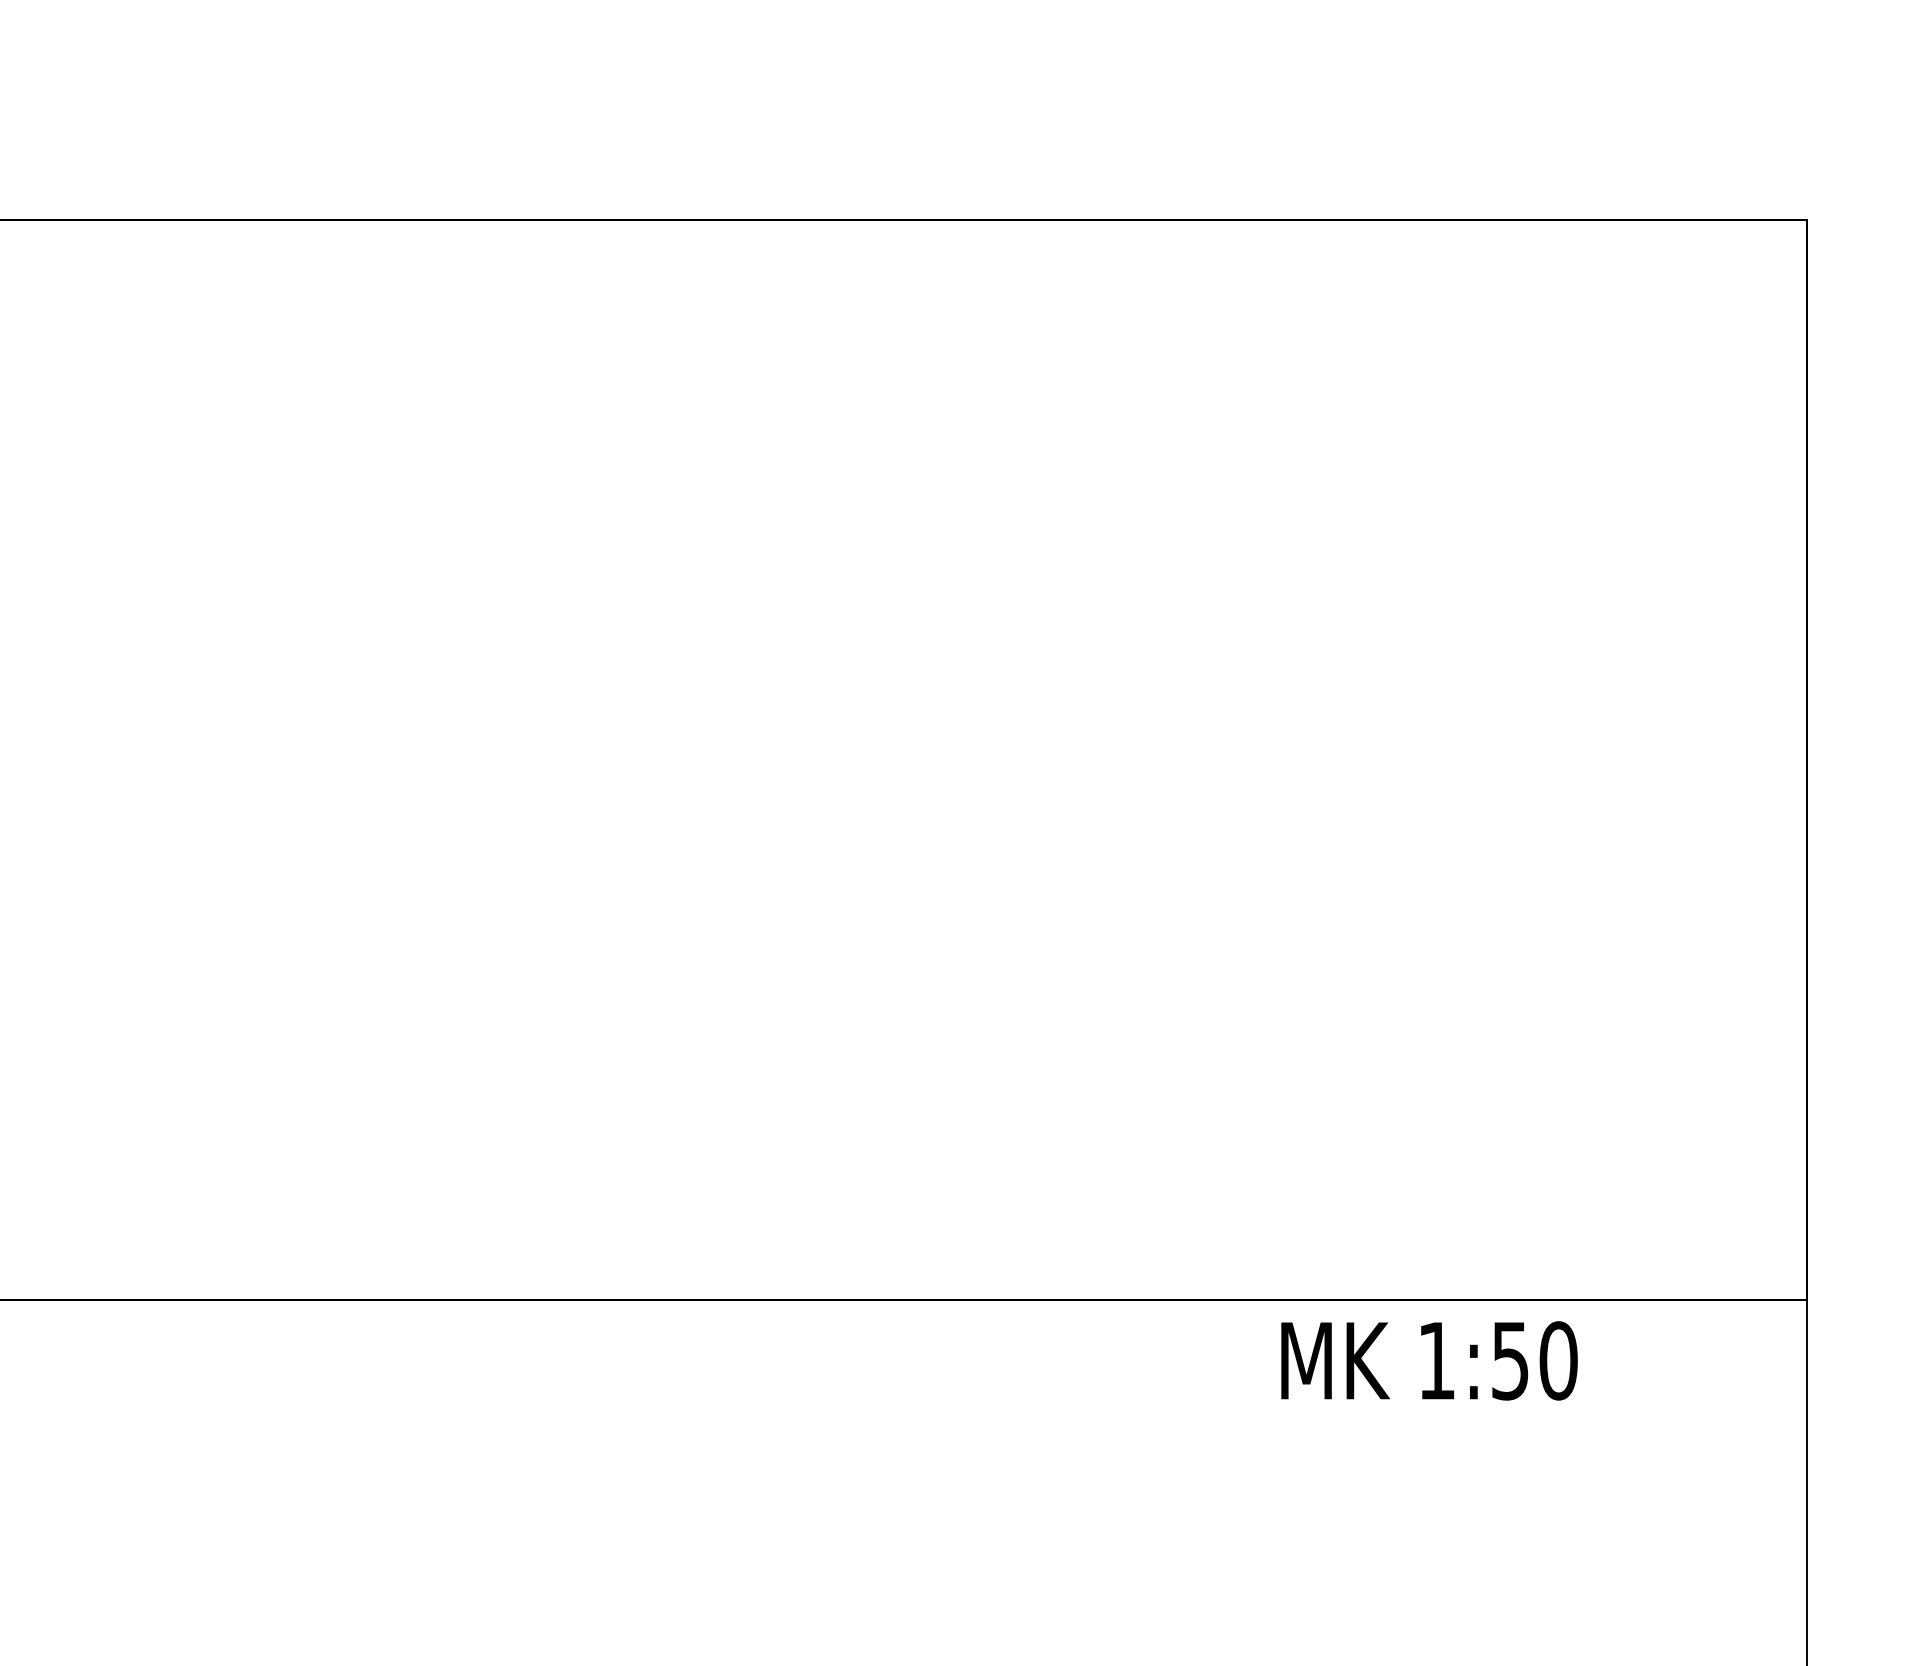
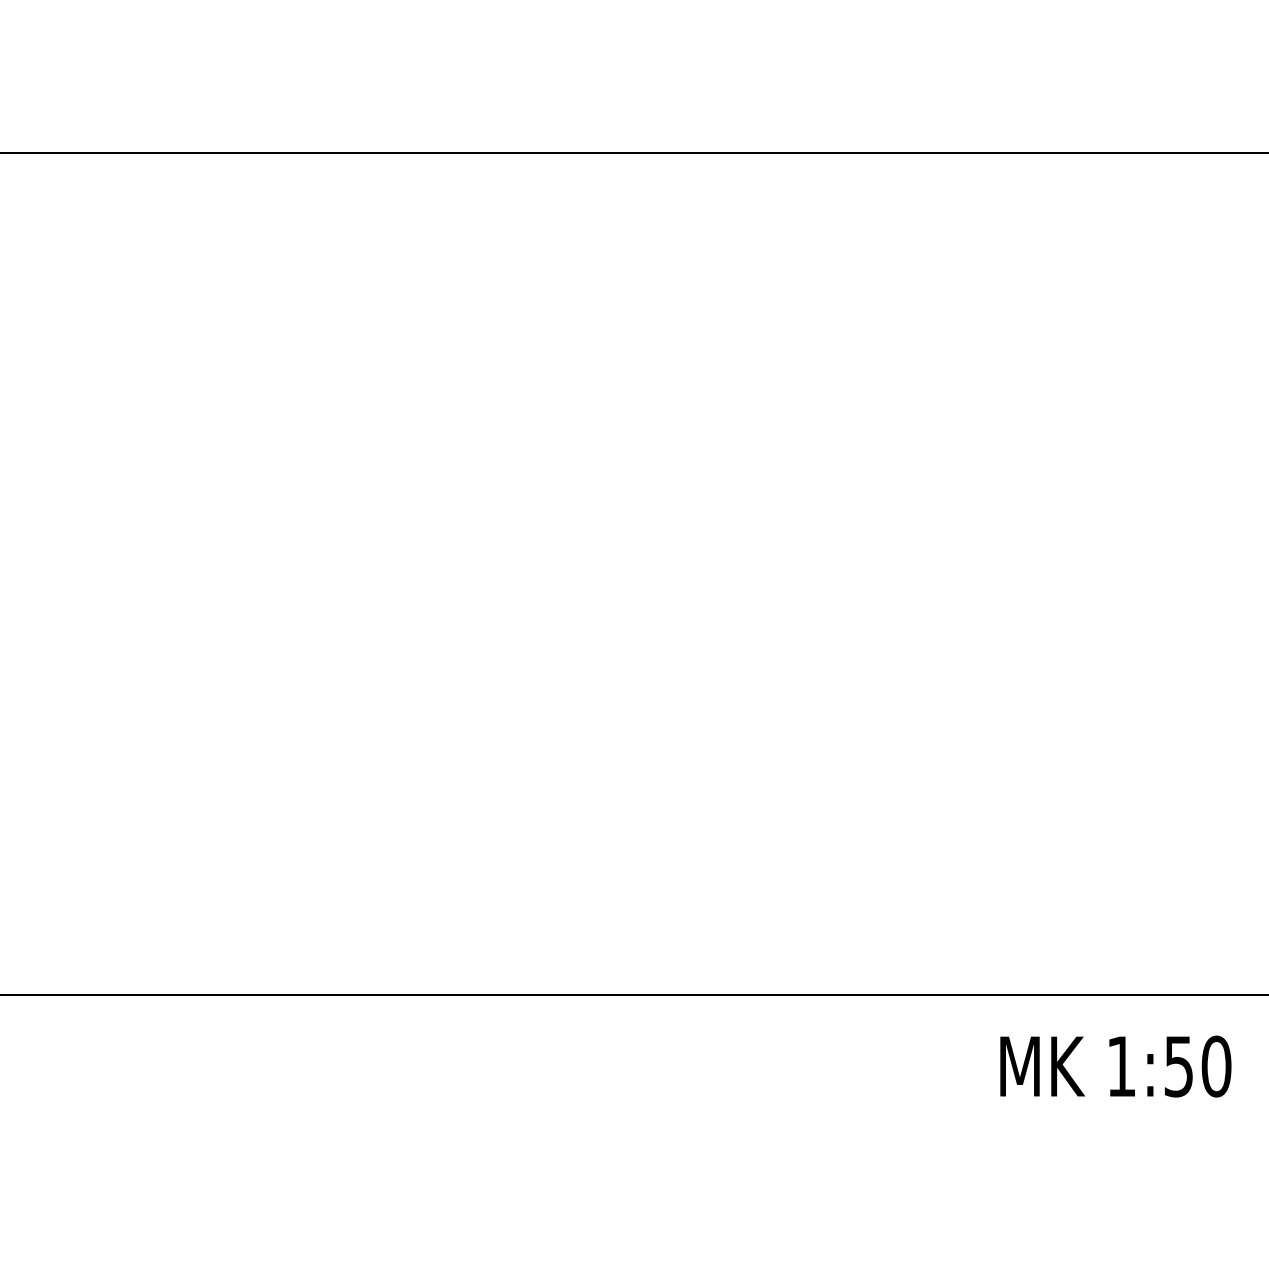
text: (1429, 1360) -> (1115, 1066), moved

